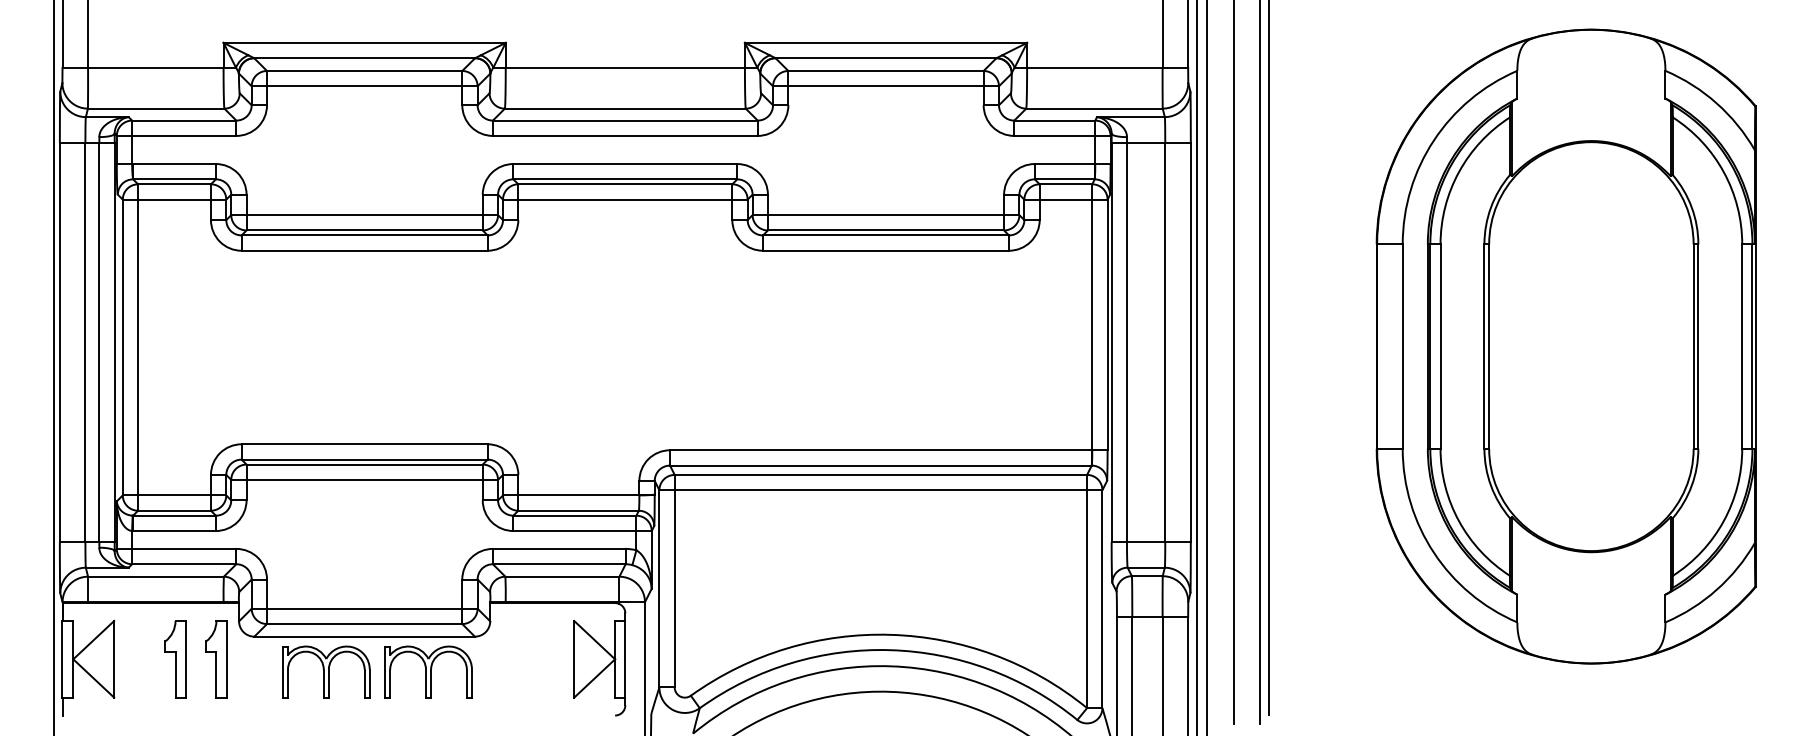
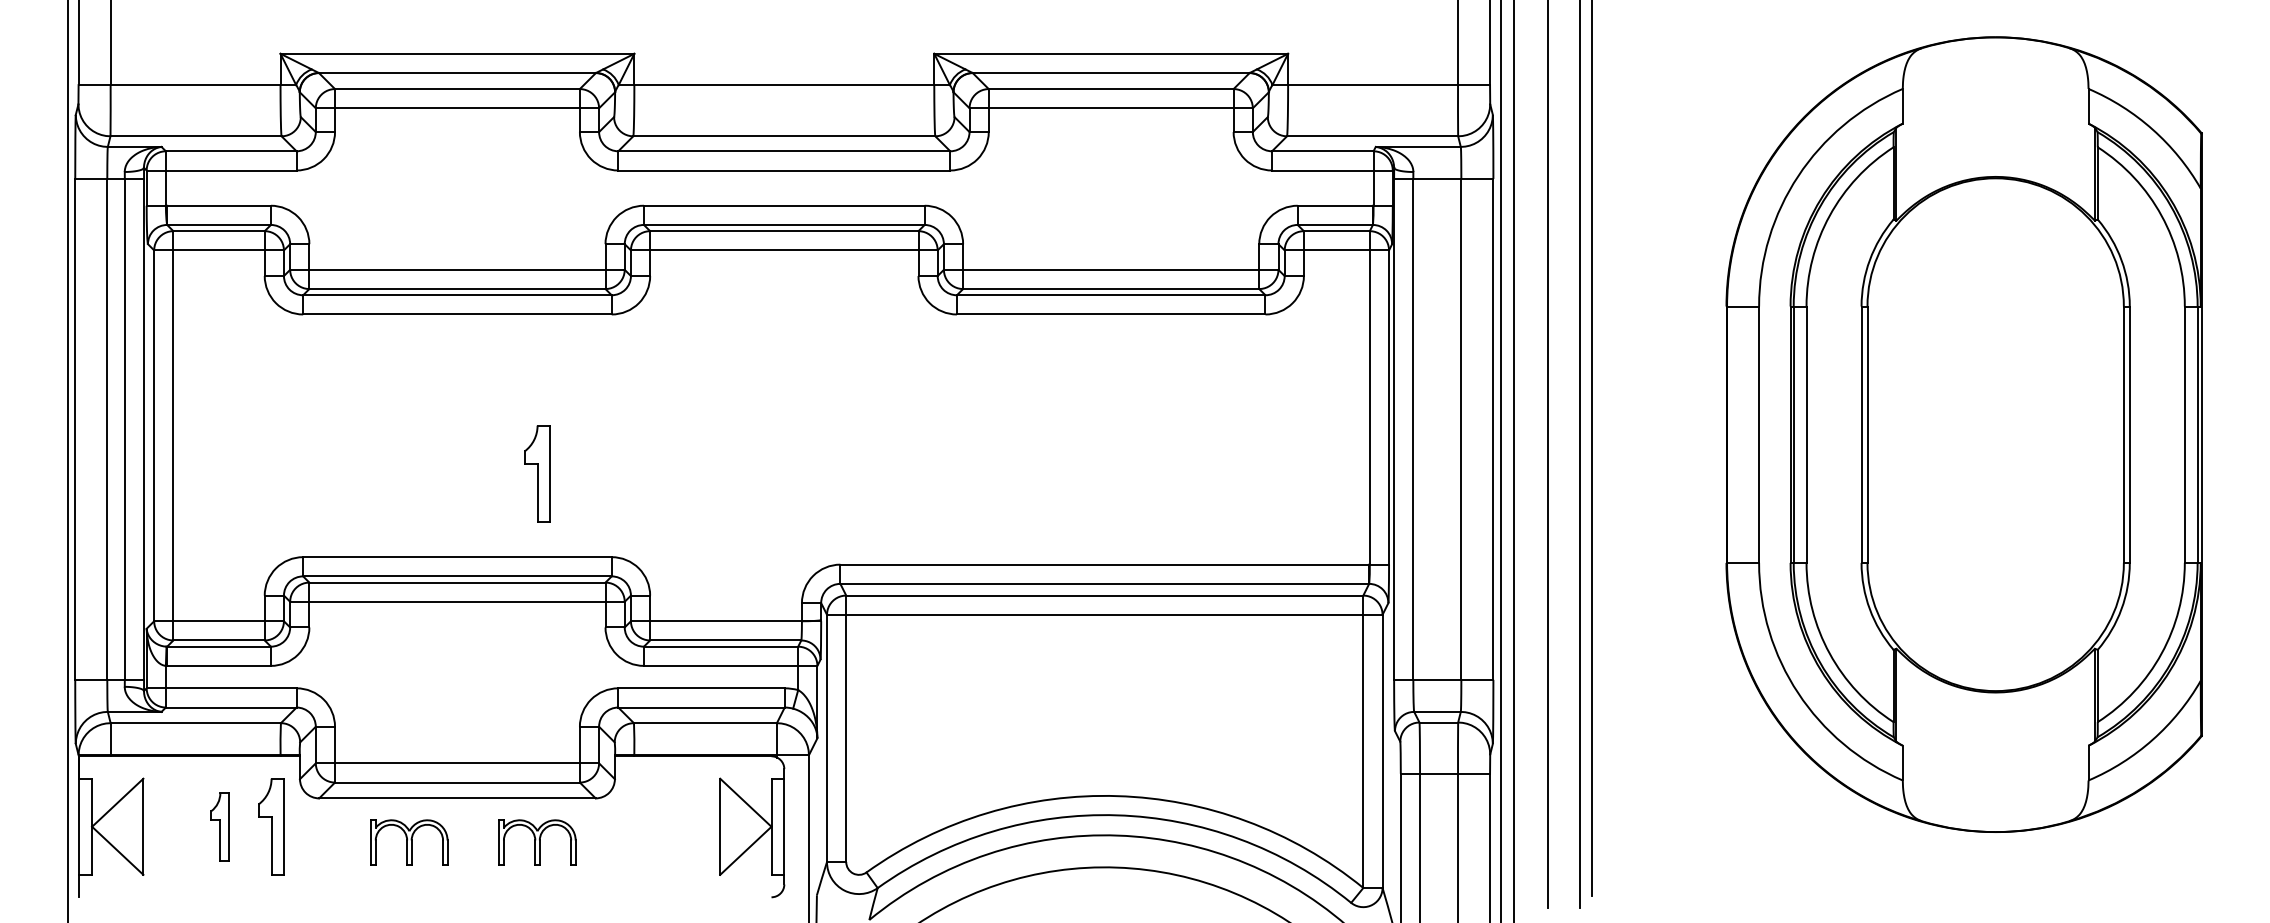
part: (428, 377) -> (537, 473), added
part: (175, 659) -> (220, 826), size x0.7
part: (326, 671) -> (409, 842), size x0.7
part: (428, 671) -> (537, 842), size x0.7

